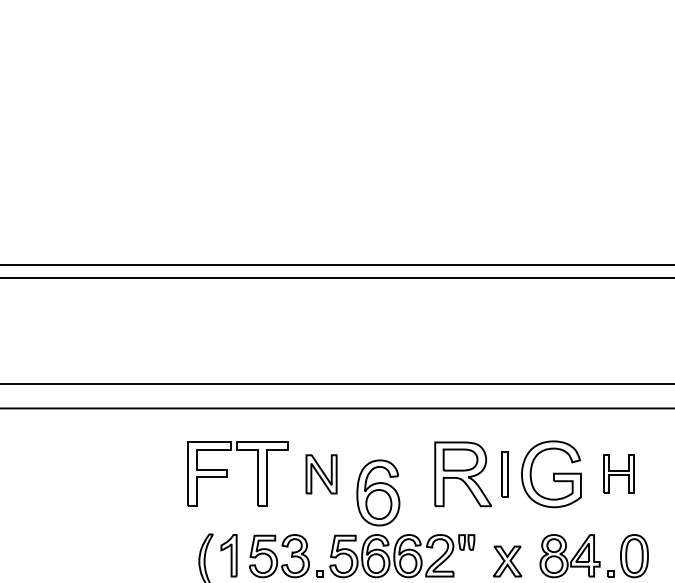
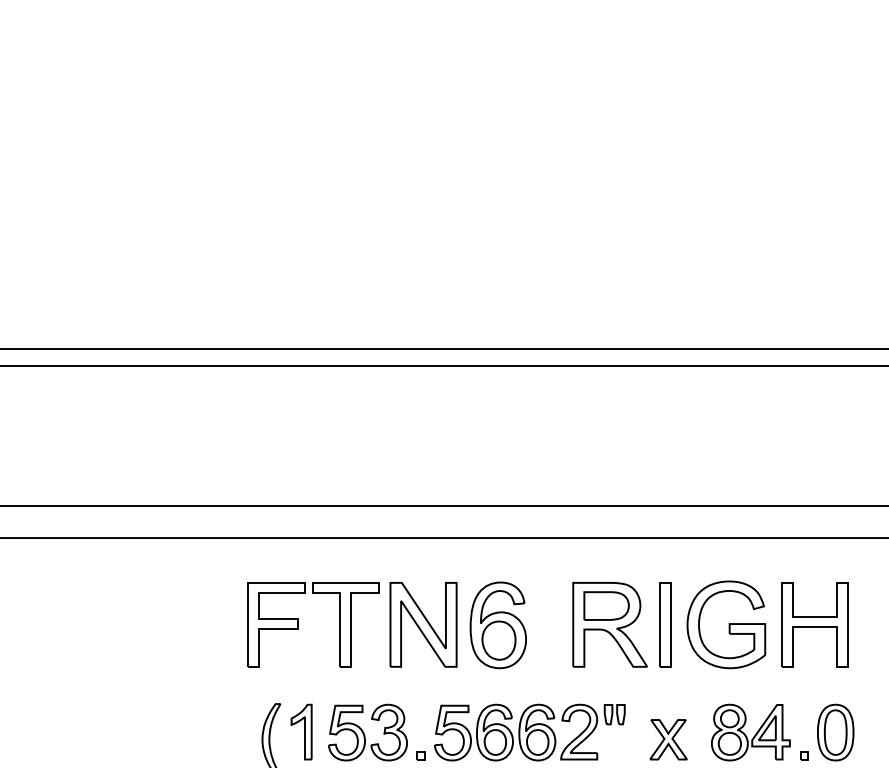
part: (321, 474) -> (423, 624), size x1.67
part: (505, 474) -> (665, 624), size x1.43
part: (618, 474) -> (814, 624), size x1.67
part: (377, 493) -> (497, 625), moved

